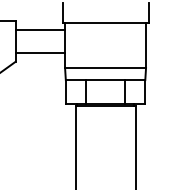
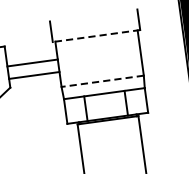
line: (105, 23) -> (96, 36), solid -> dashed
line: (40, 30) -> (32, 63), moved
line: (105, 67) -> (102, 80), solid -> dashed

